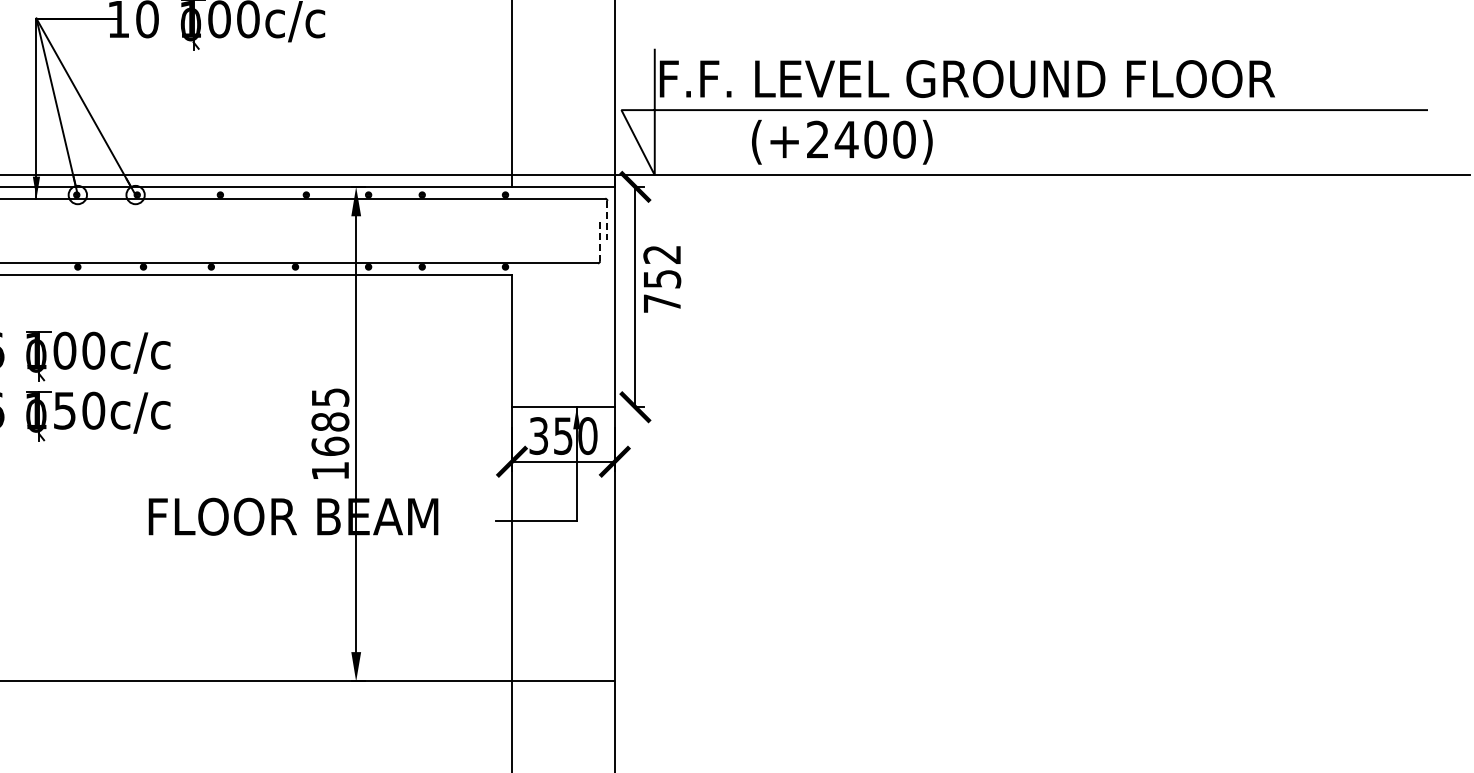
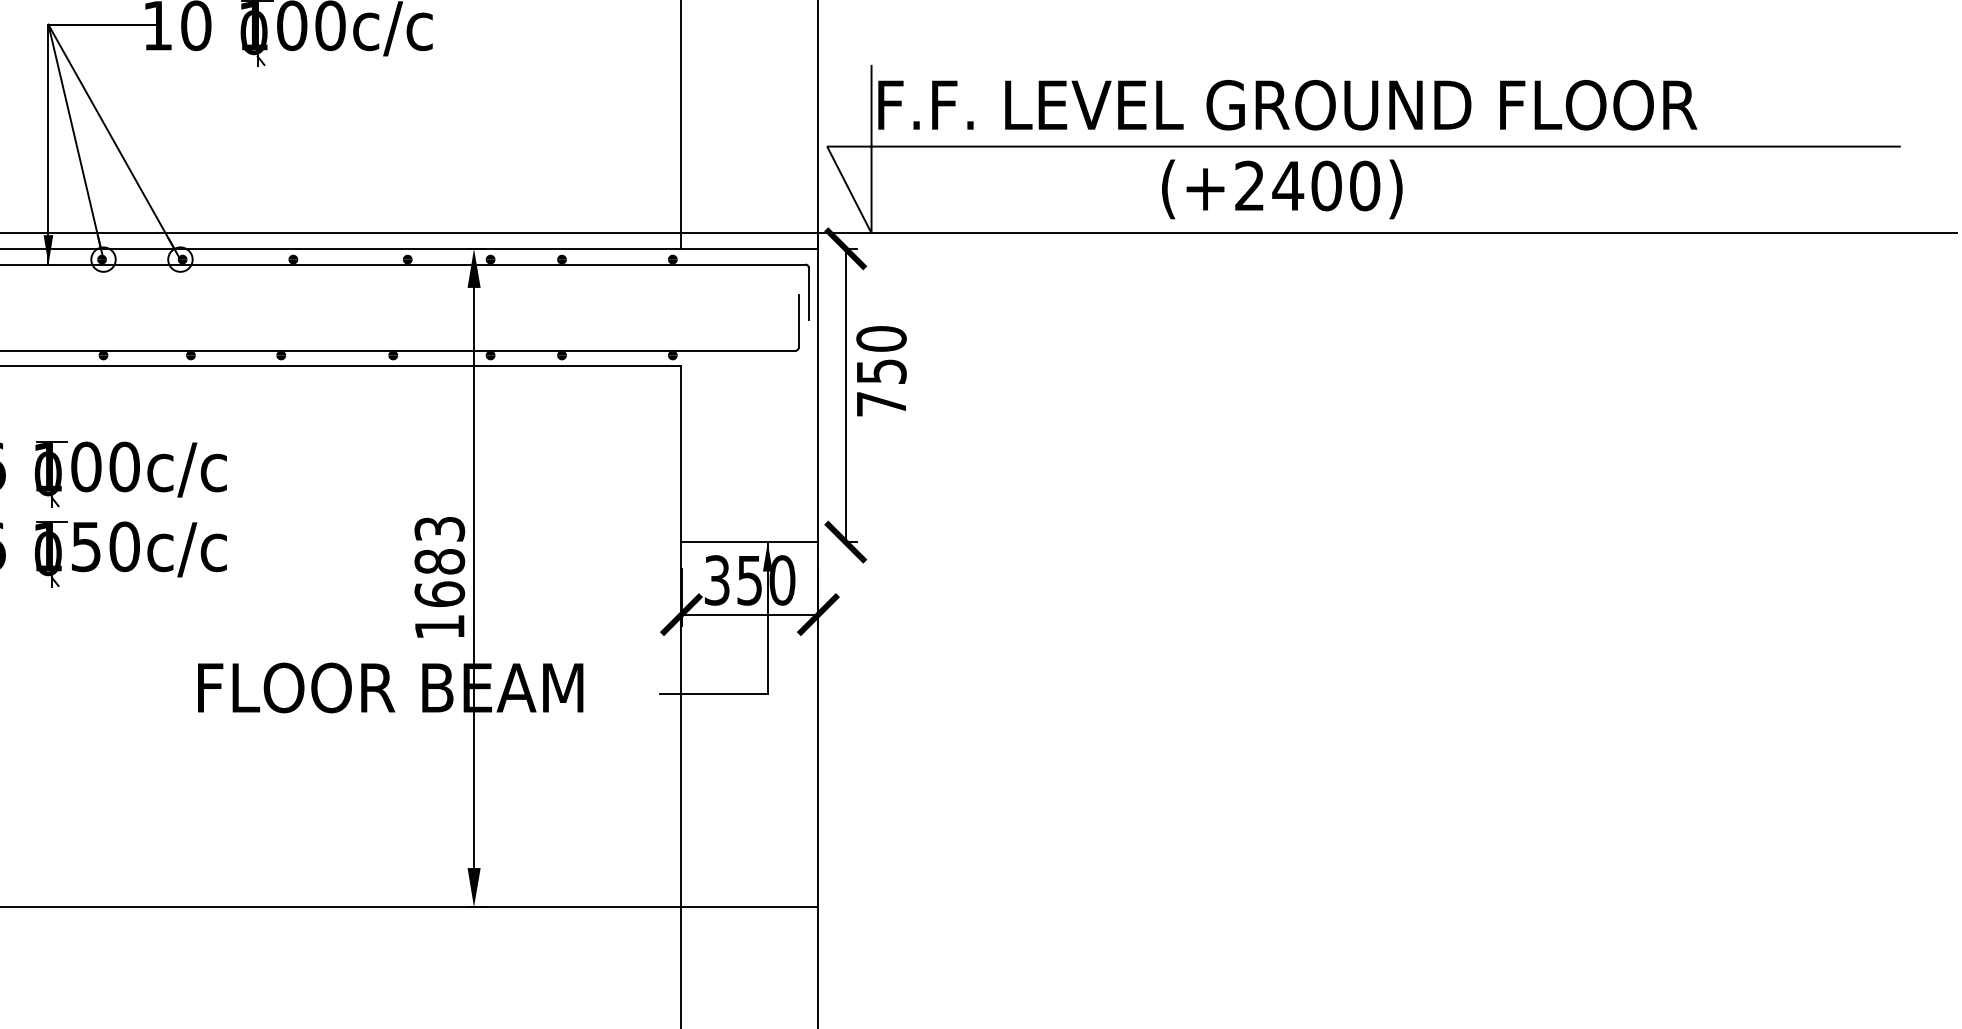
text: (842, 141) -> (1282, 188), moved
line: (607, 220) -> (808, 293), dashed -> solid
line: (600, 241) -> (799, 321), dashed -> solid
text: (662, 254) -> (881, 338), 752 -> 750
text: (329, 396) -> (438, 527), 1685 -> 1683

